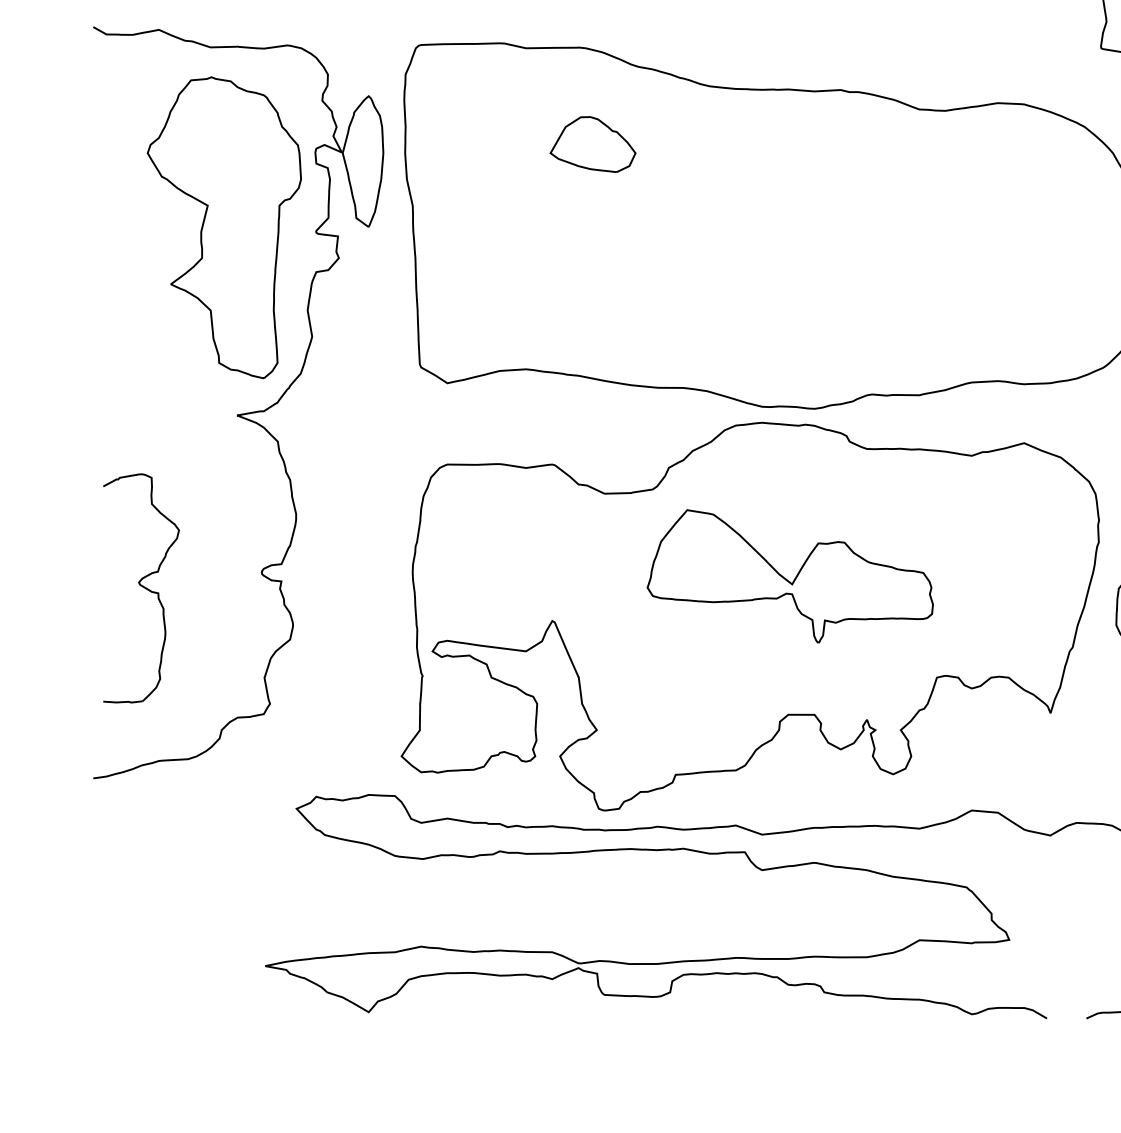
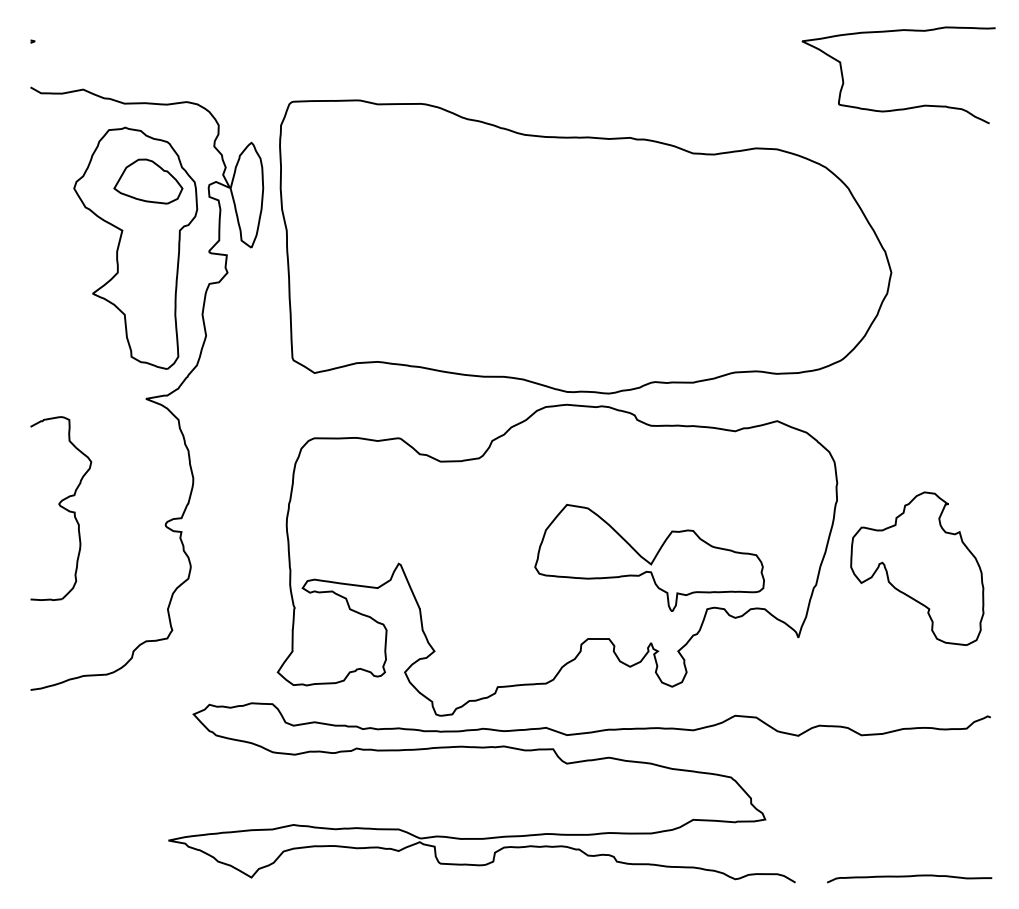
part: (593, 144) -> (148, 181), moved
part: (790, 575) -> (649, 557), moved
part: (141, 588) -> (61, 508), moved

